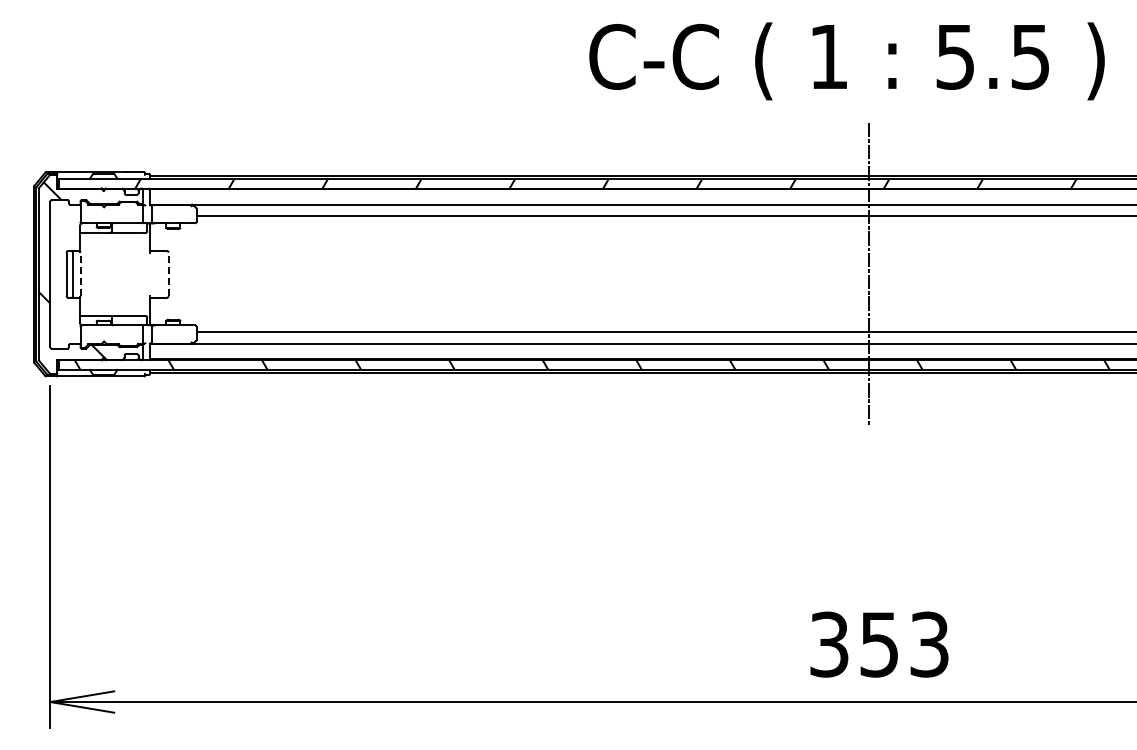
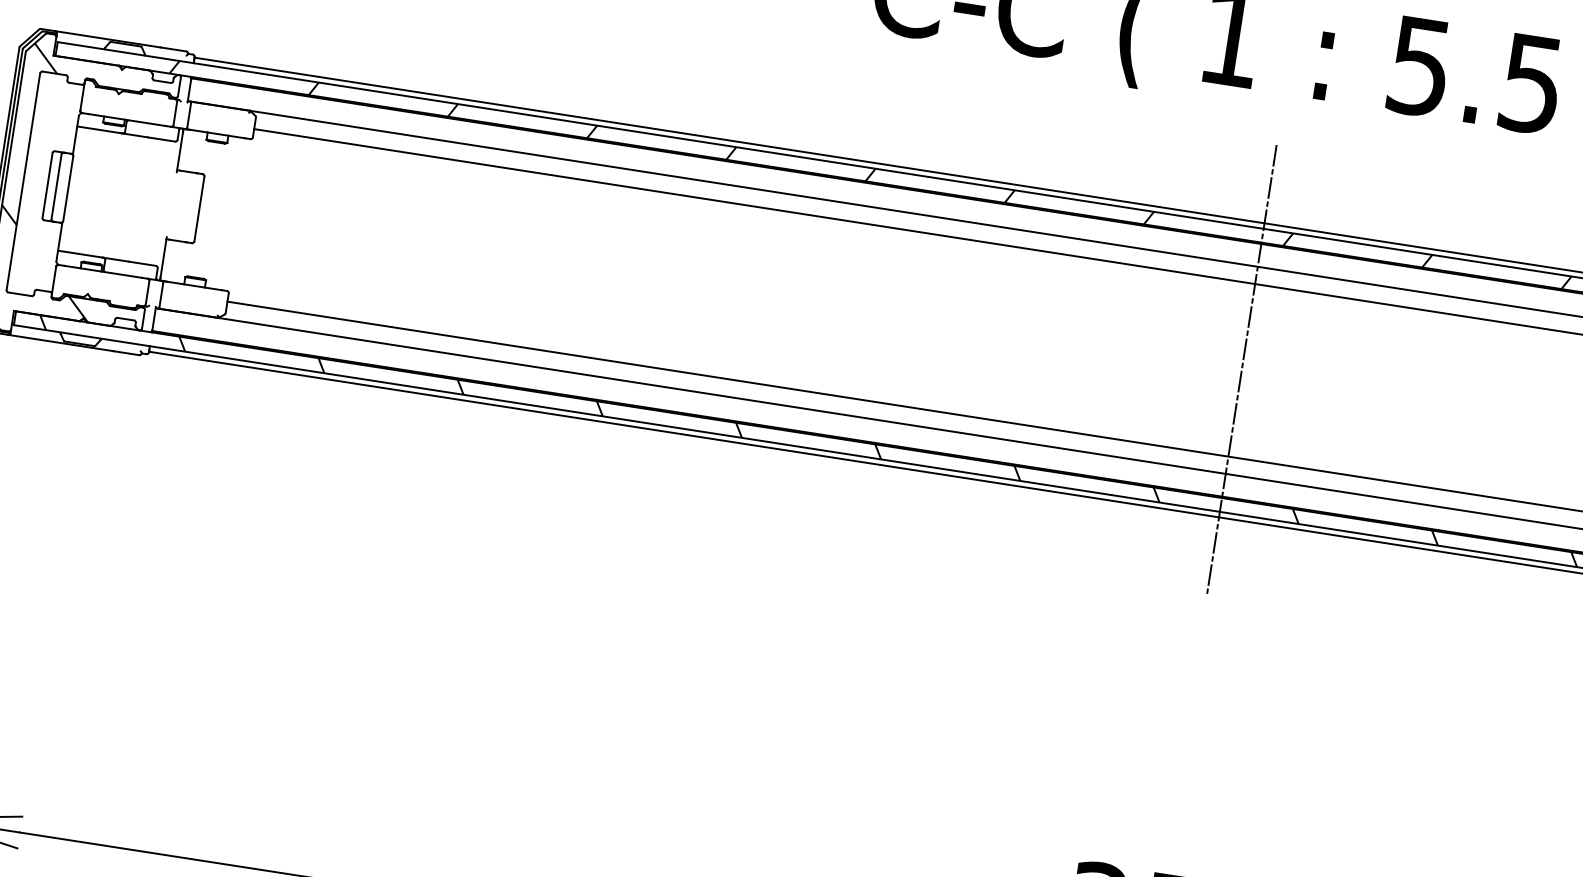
line: (80, 274) -> (68, 188), dashed -> solid
line: (168, 274) -> (199, 209), dashed -> solid

